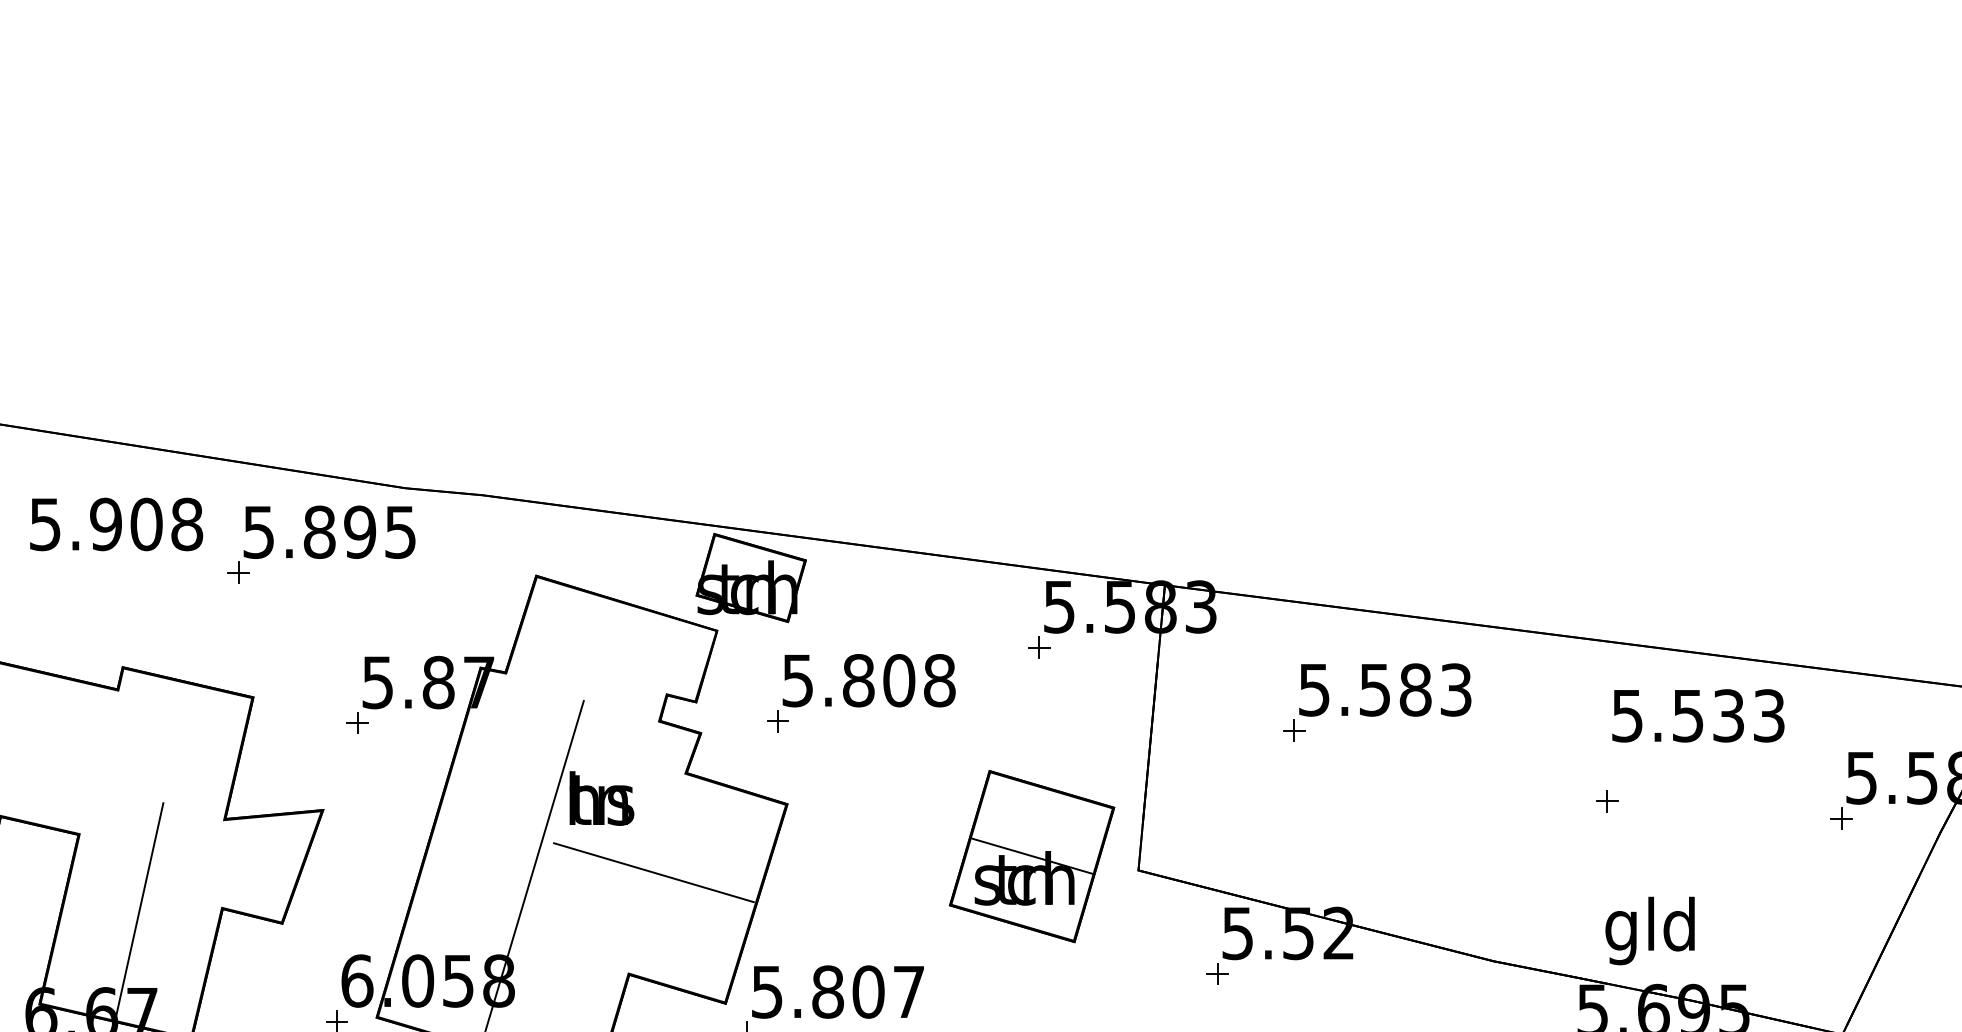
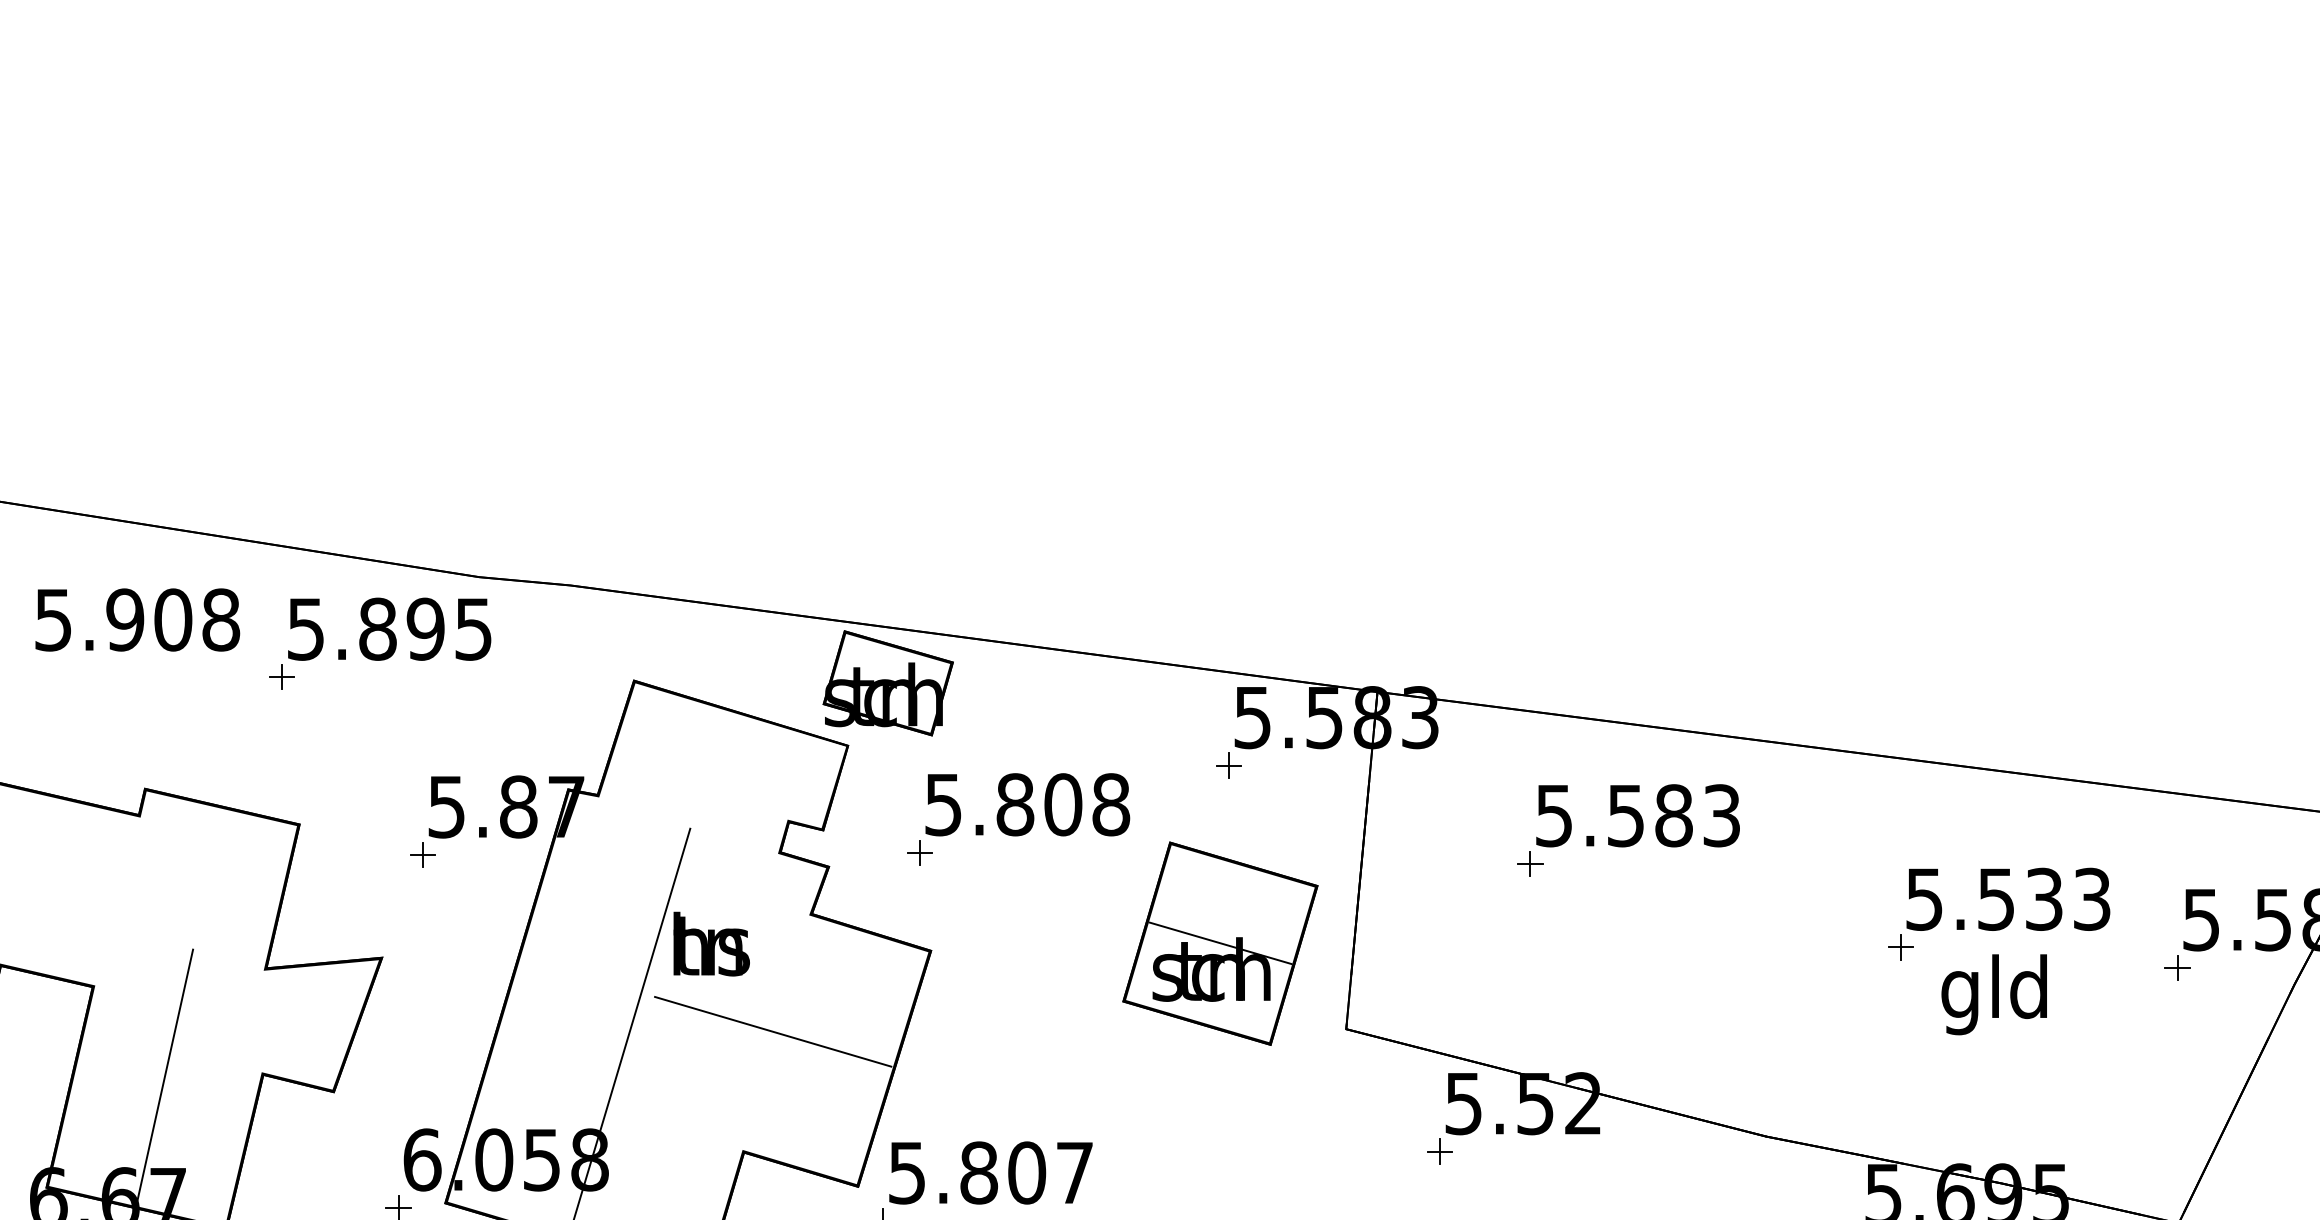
text: (1698, 715) -> (2008, 898), moved
part: (1032, 856) -> (1220, 943), moved
text: (1649, 930) -> (1993, 994), moved

